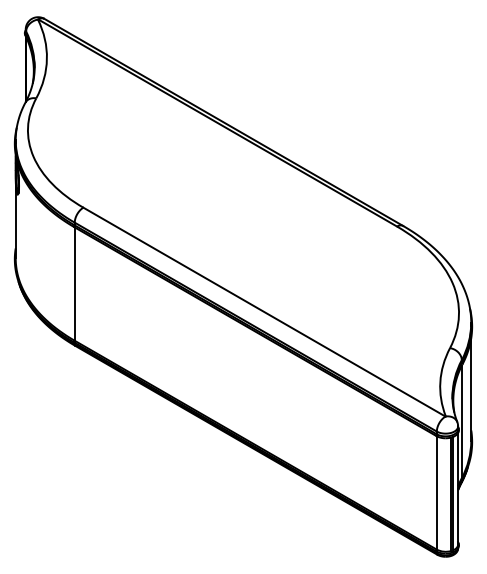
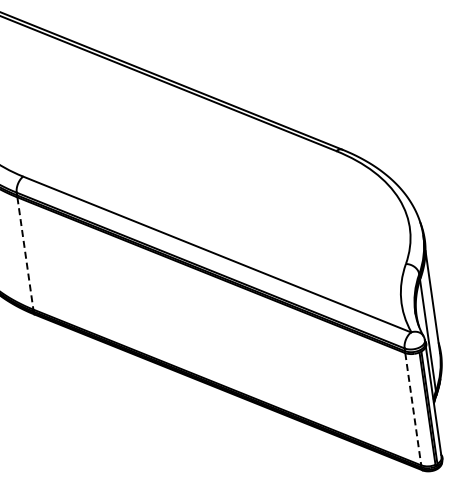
line: (74, 284) -> (25, 253), solid -> dashed
line: (436, 492) -> (412, 408), solid -> dashed

